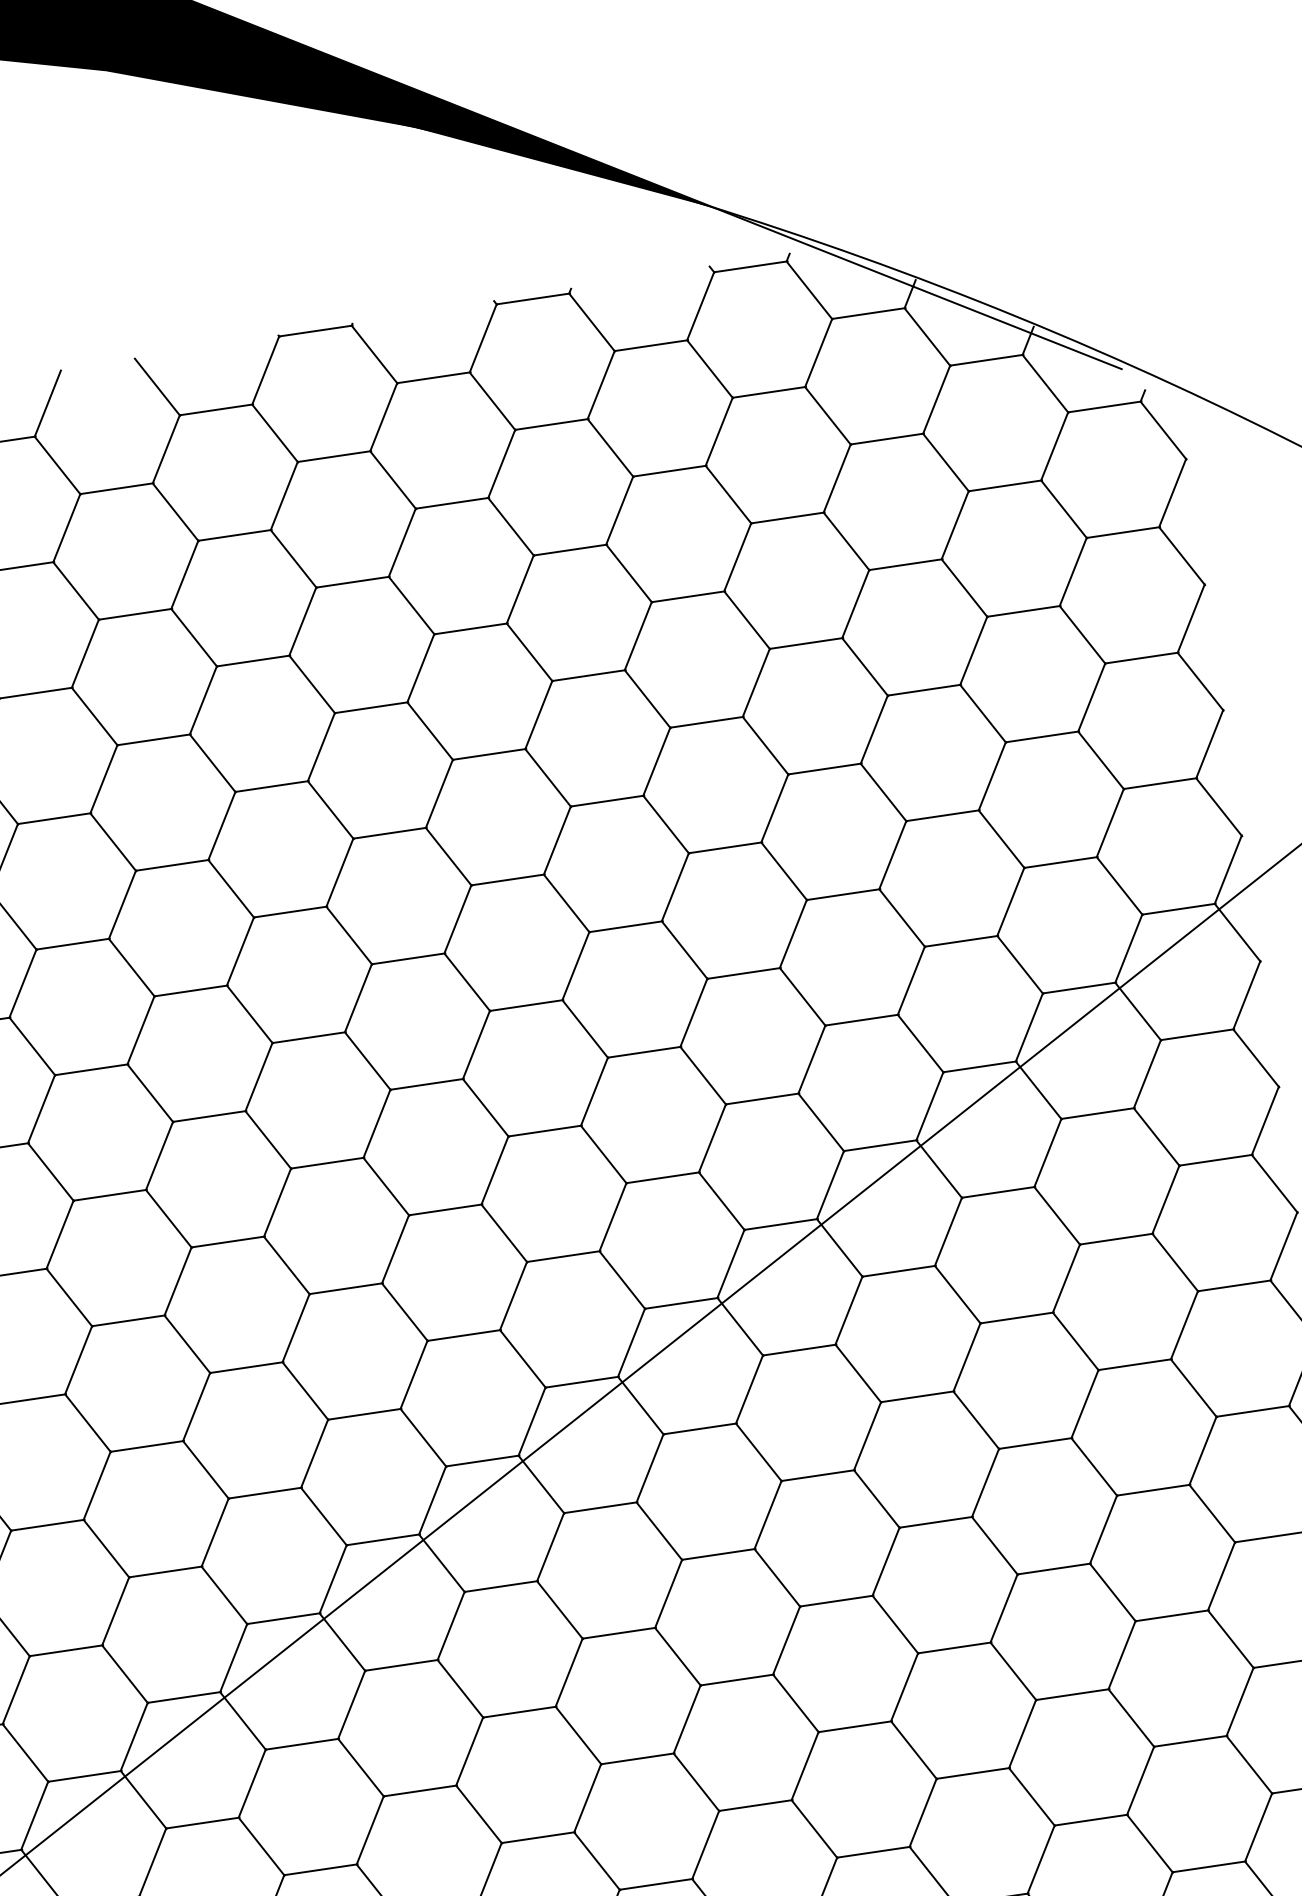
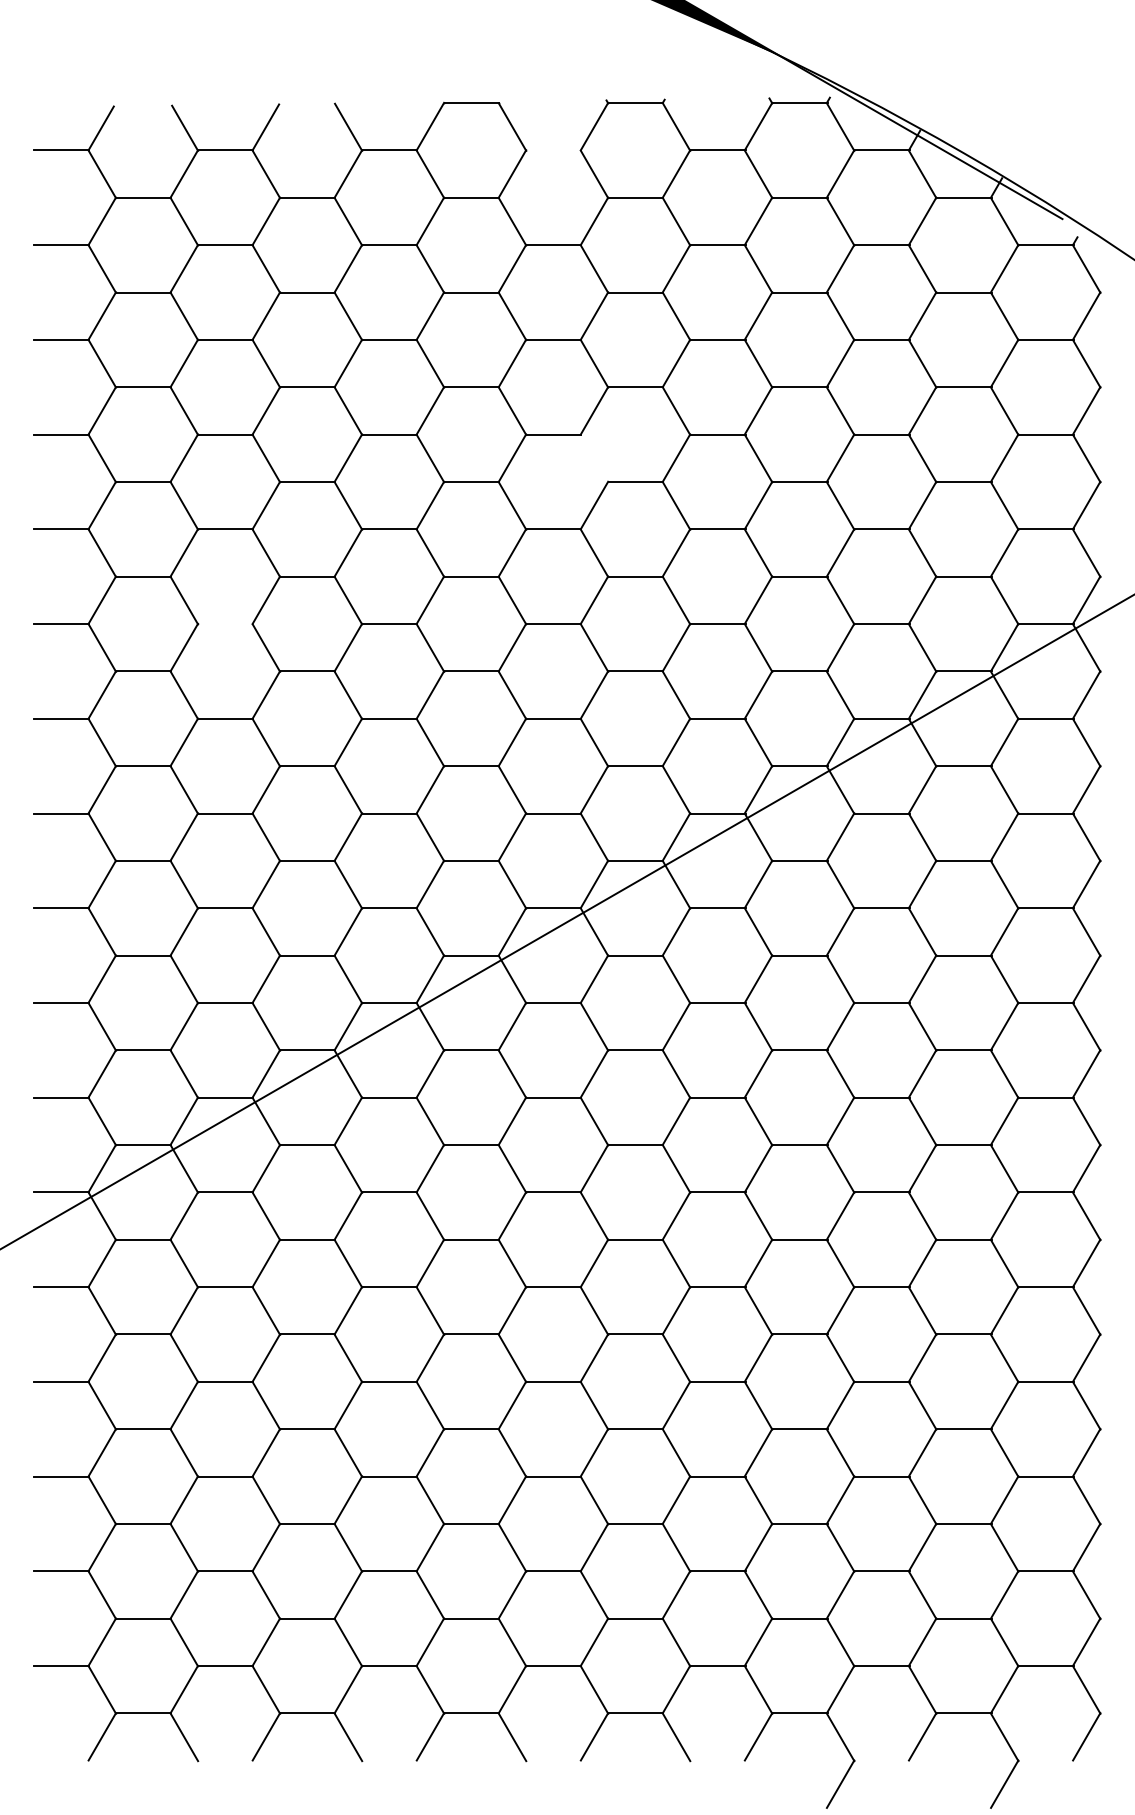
line: (433, 377) -> (553, 150), removed
line: (548, 778) -> (594, 458), removed
line: (91, 1070) -> (225, 624), removed

